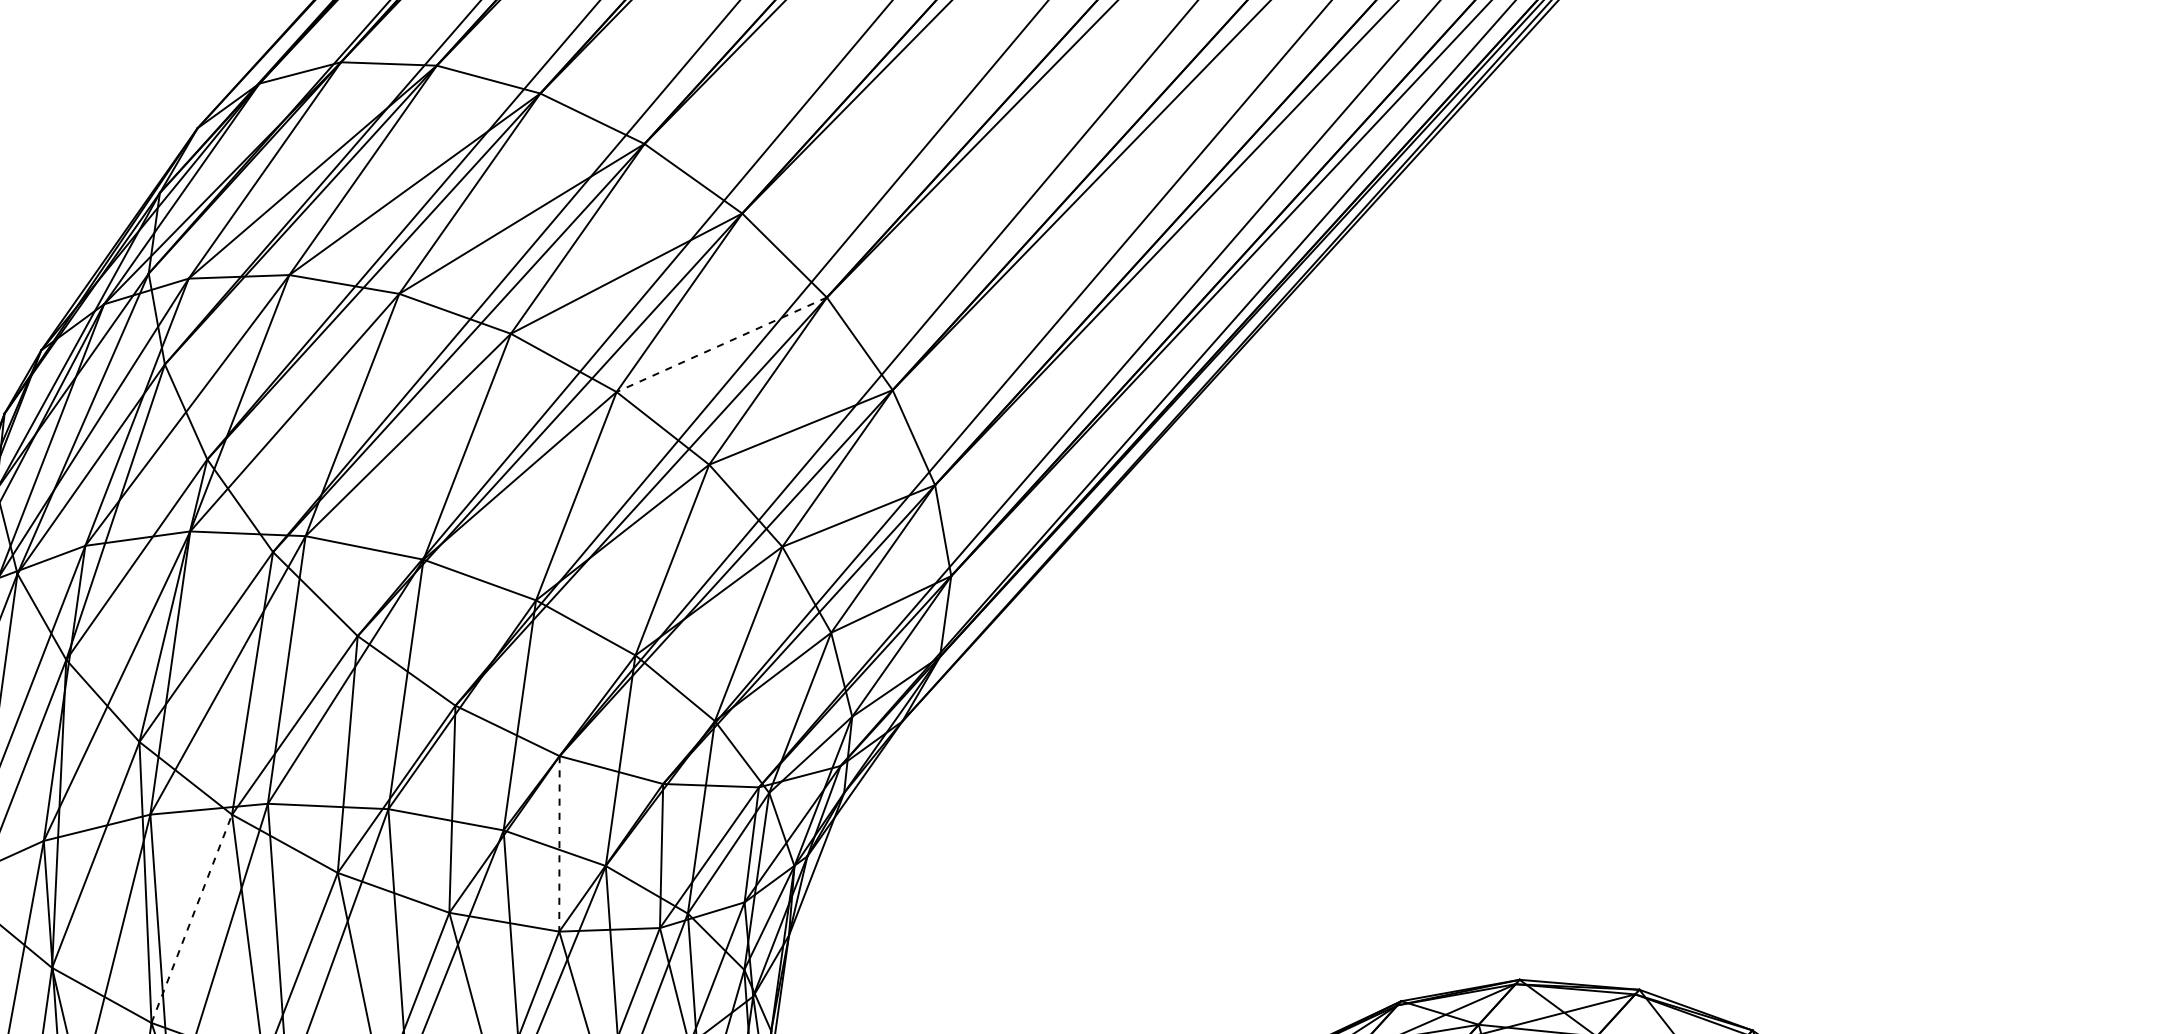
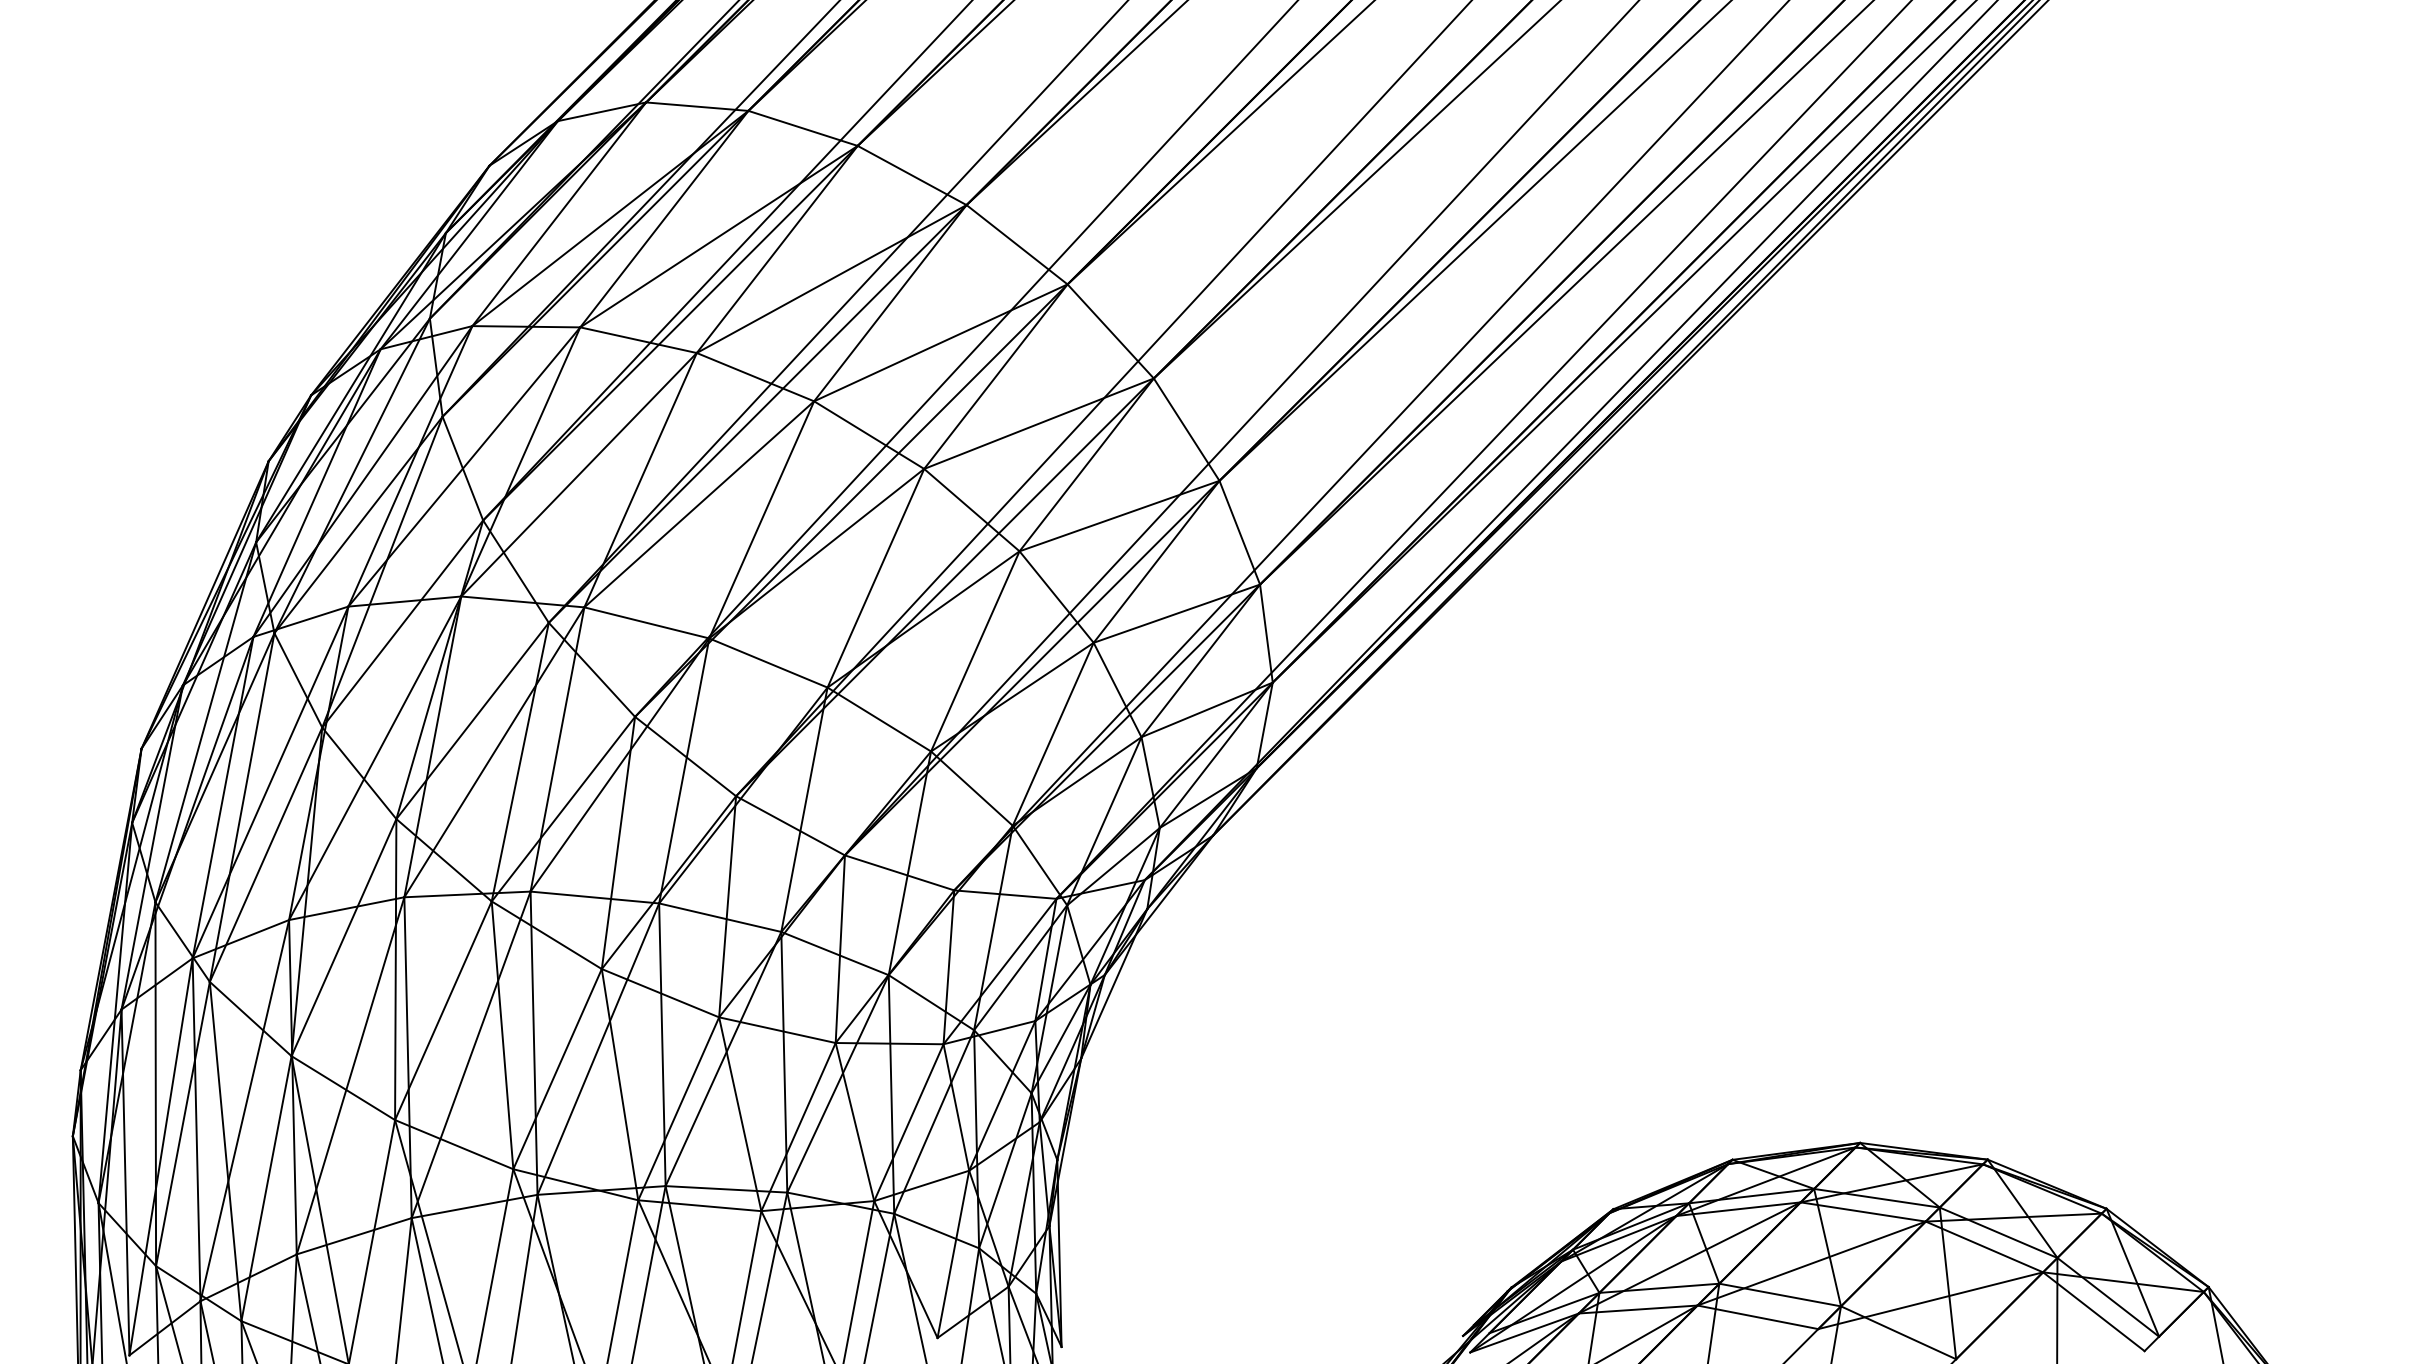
line: (721, 344) -> (1038, 423), dashed -> solid
line: (559, 844) -> (840, 949), dashed -> solid
line: (191, 918) -> (443, 1010), dashed -> solid

